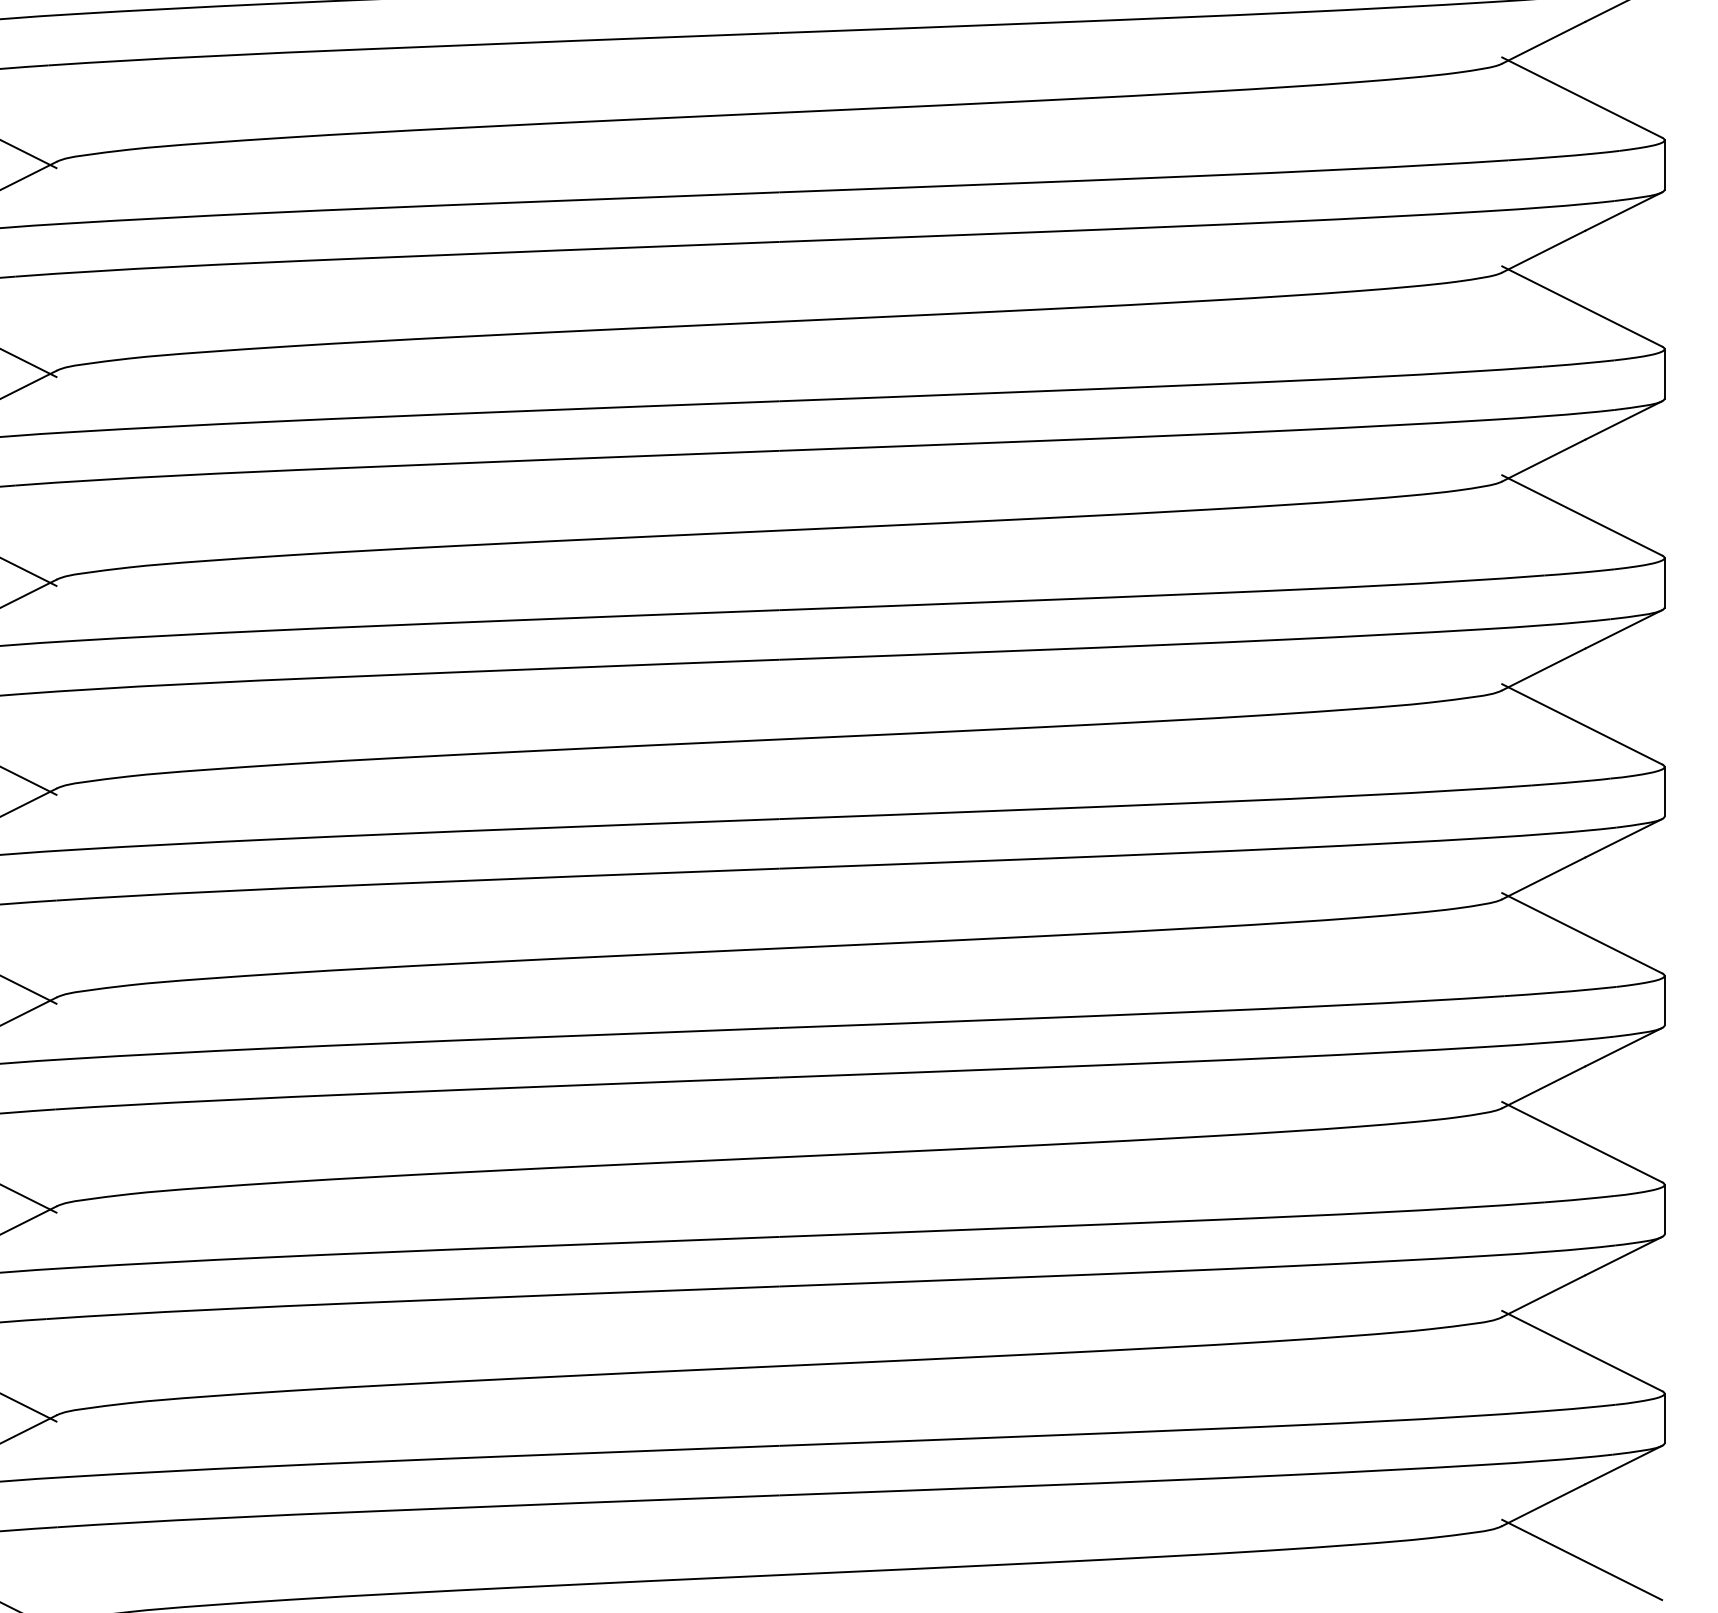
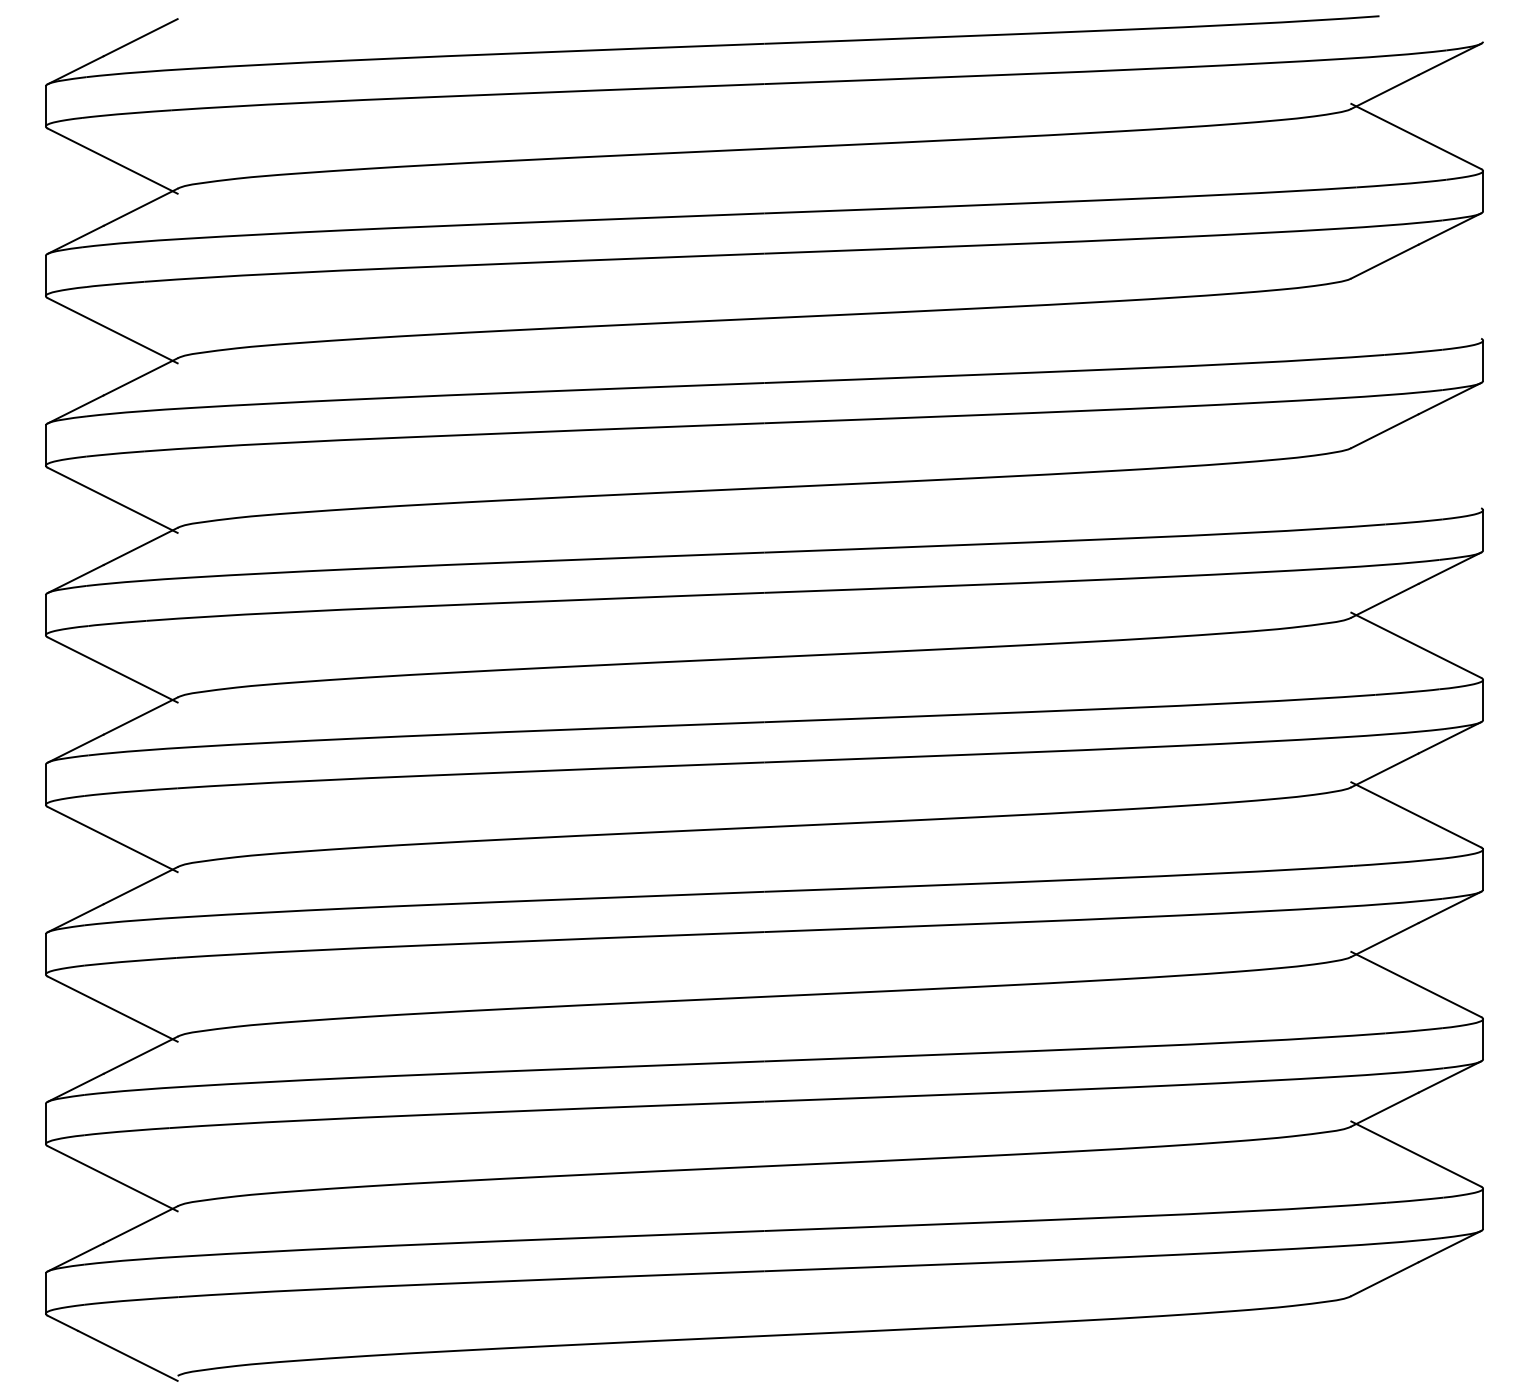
line: (1582, 305) -> (1416, 305), removed
line: (1582, 515) -> (1416, 475), removed
line: (1582, 1559) -> (1416, 1323), removed

